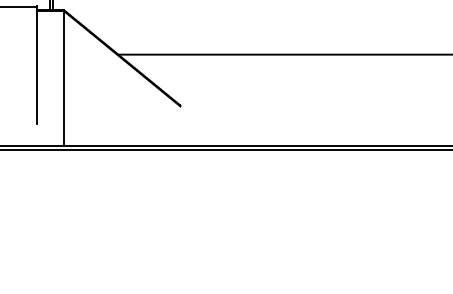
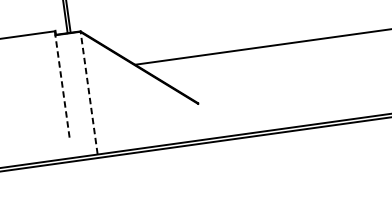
line: (36, 65) -> (62, 84), solid -> dashed
line: (64, 78) -> (89, 93), solid -> dashed

